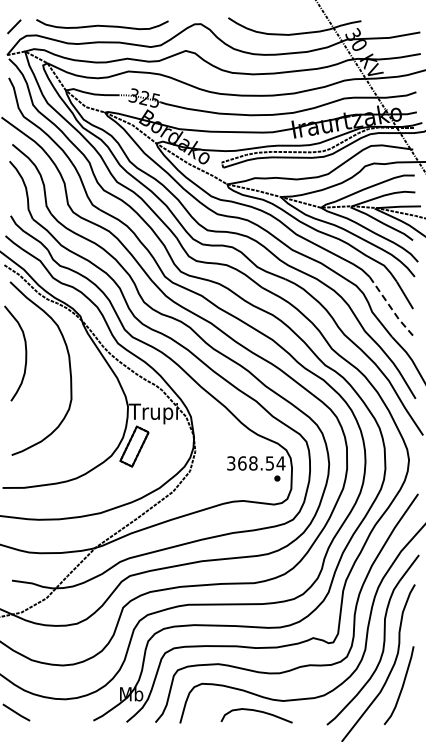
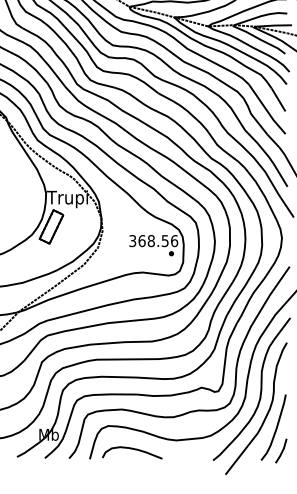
line: (391, 307) -> (267, 110), dashed -> solid
text: (280, 463) -> (174, 241), 368.54 -> 368.56
curve: (258, 712) -> (133, 450), moved
line: (408, 713) -> (281, 450), added

